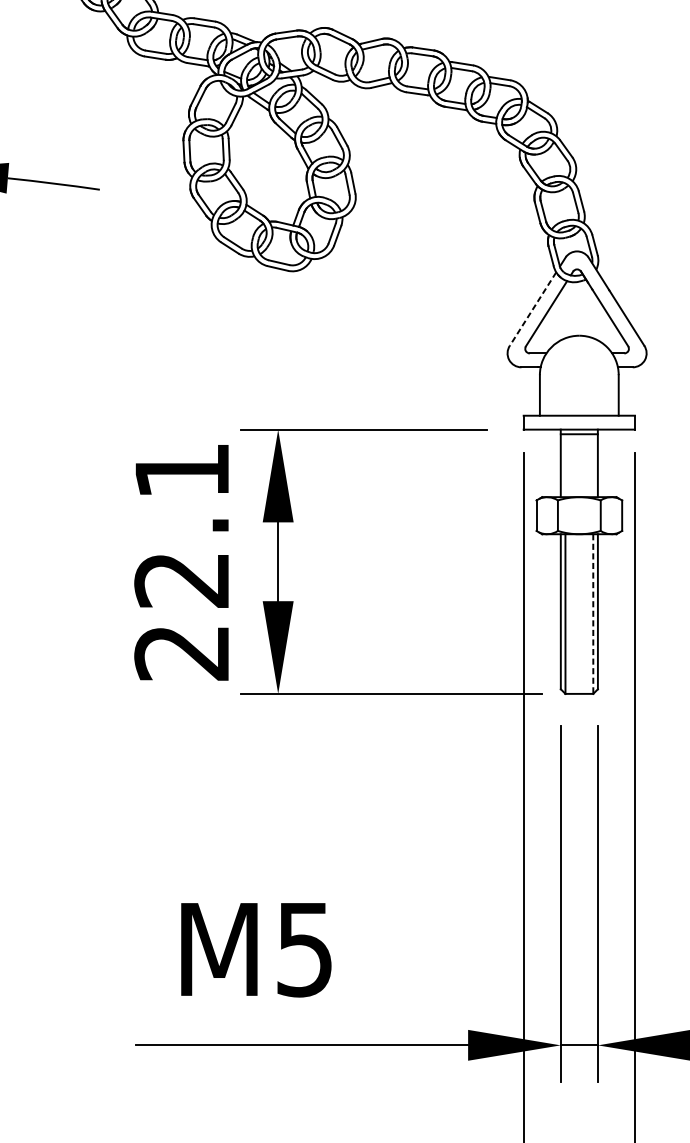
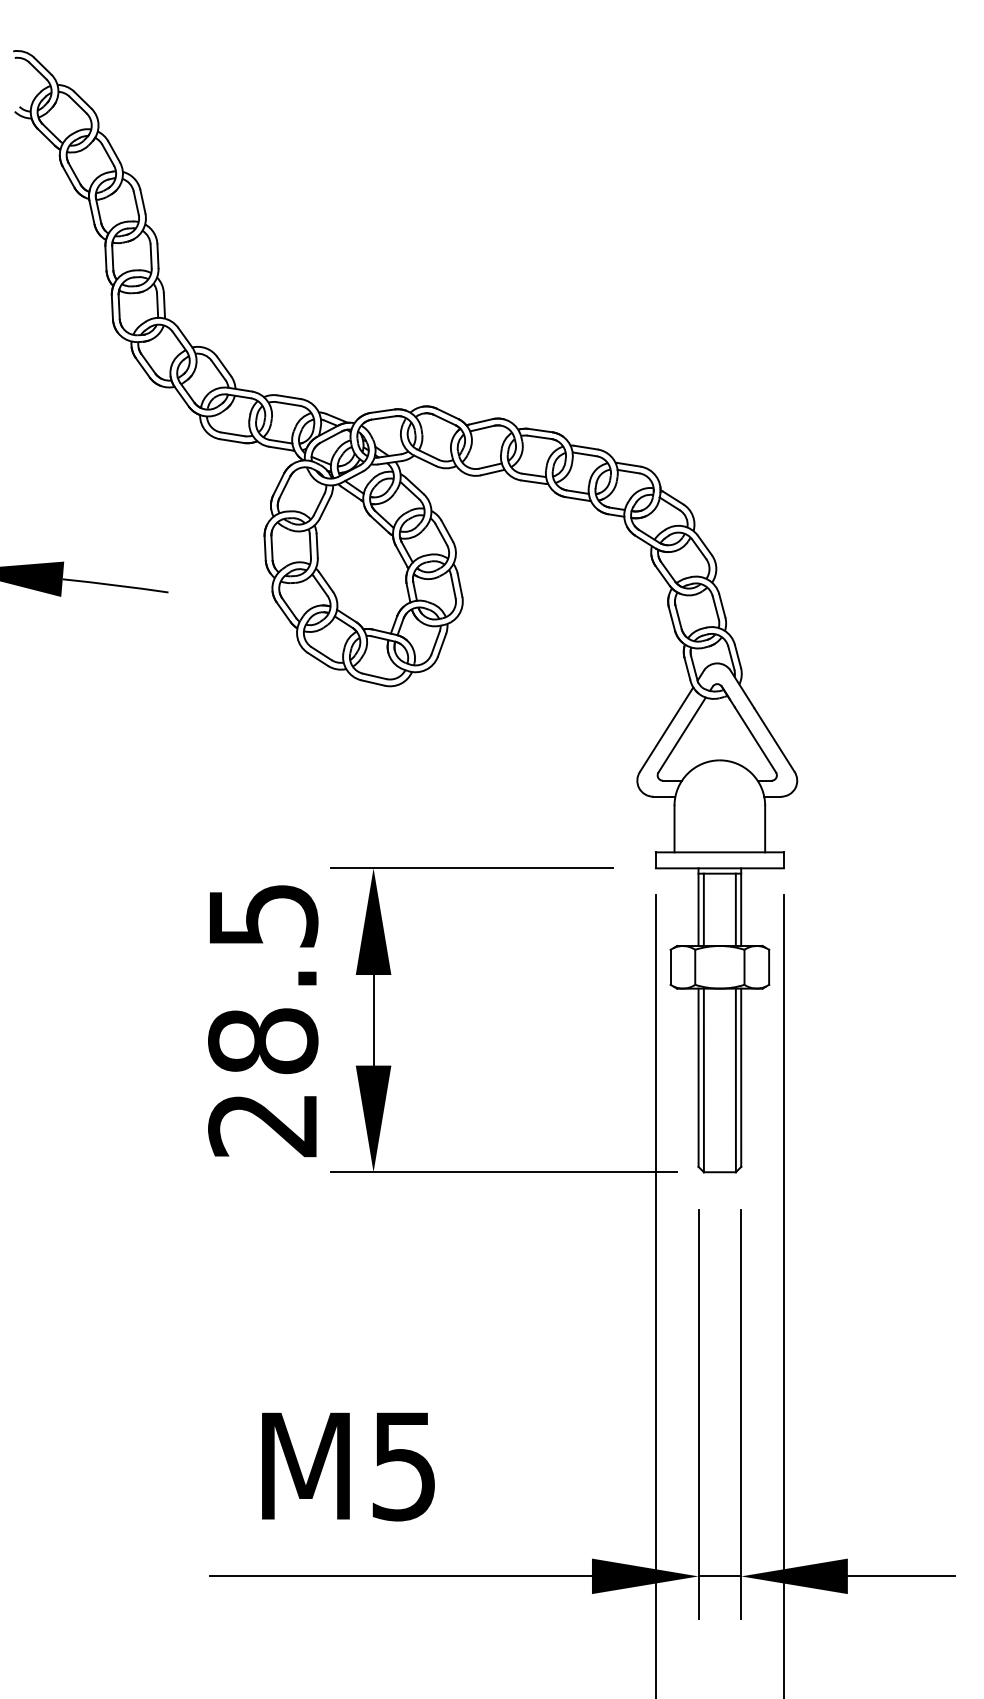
line: (532, 308) -> (666, 729), dashed -> solid
line: (565, 465) -> (703, 909), added
line: (592, 465) -> (735, 909), added
text: (182, 526) -> (263, 979), 22.1 -> 28.5
line: (592, 614) -> (735, 1080), dashed -> solid

